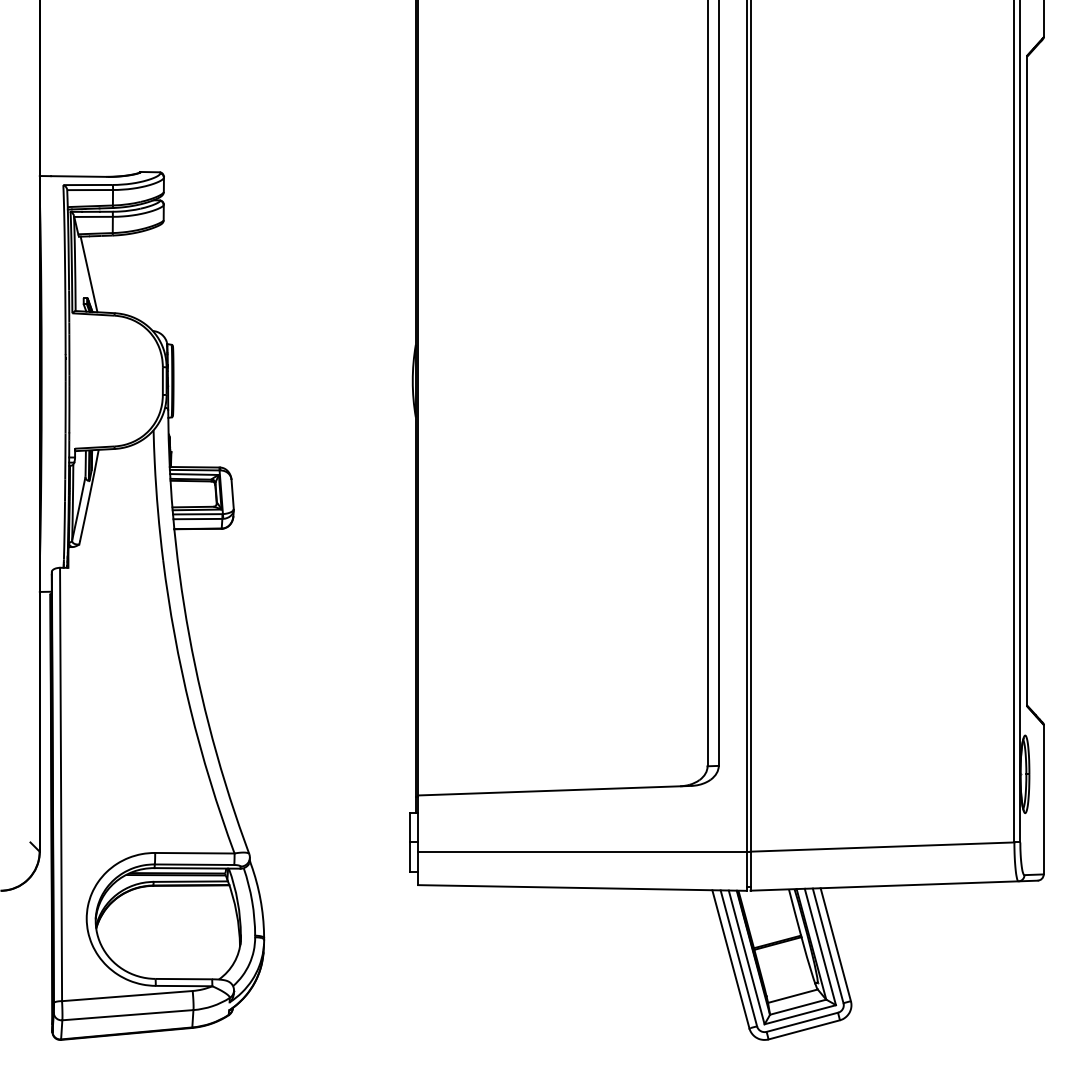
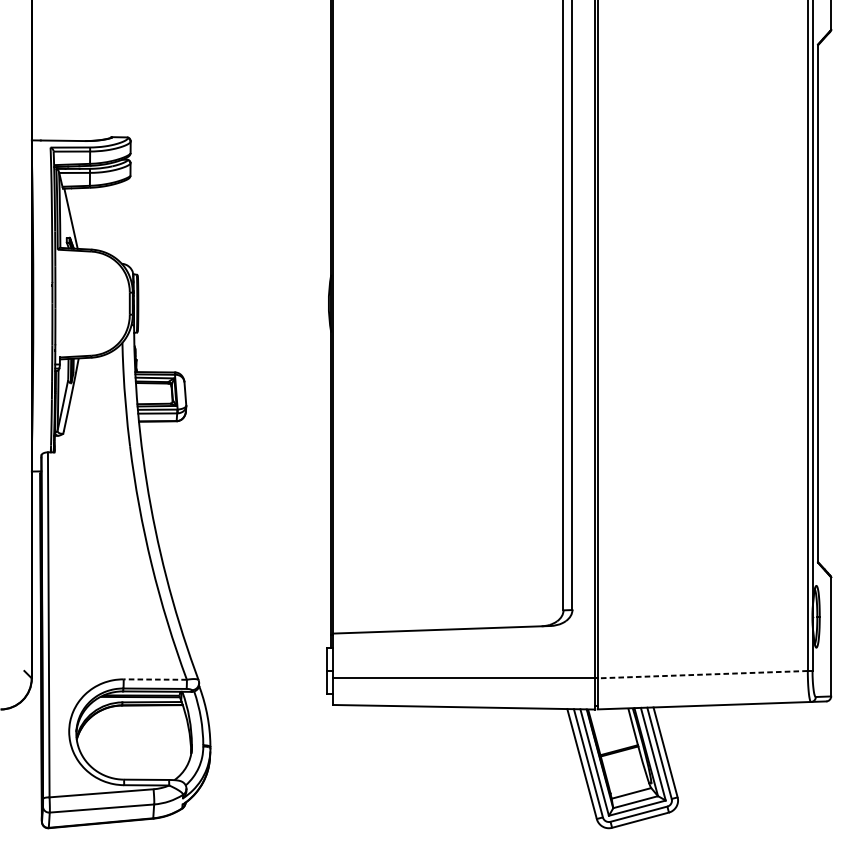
line: (881, 847) -> (701, 675), solid -> dashed
line: (194, 853) -> (155, 679), solid -> dashed

